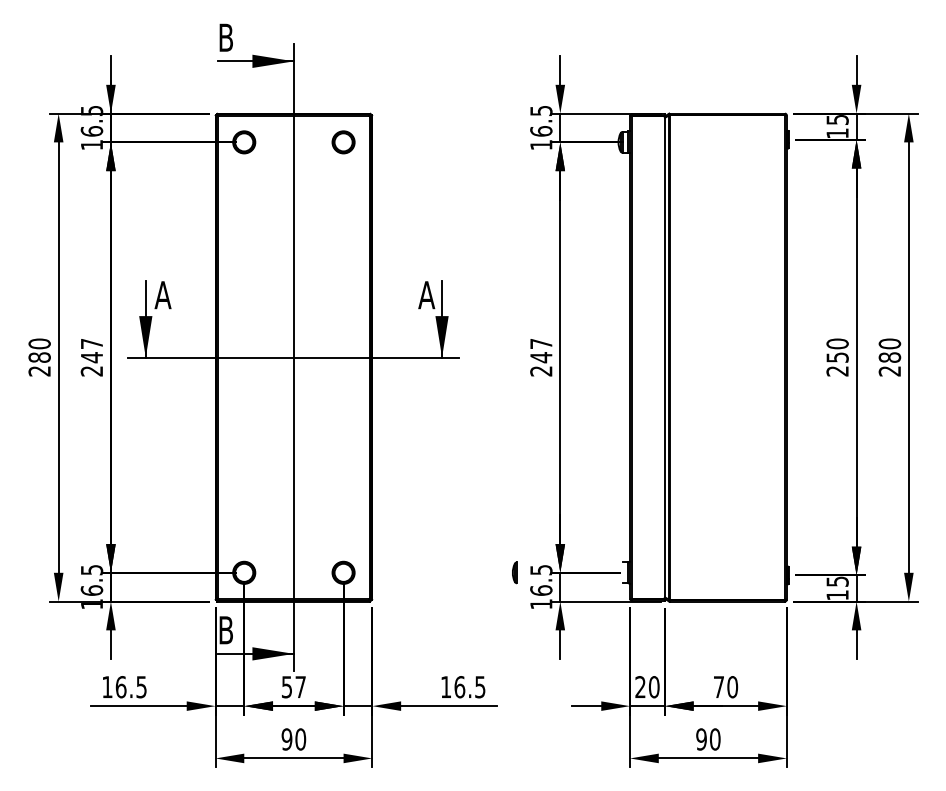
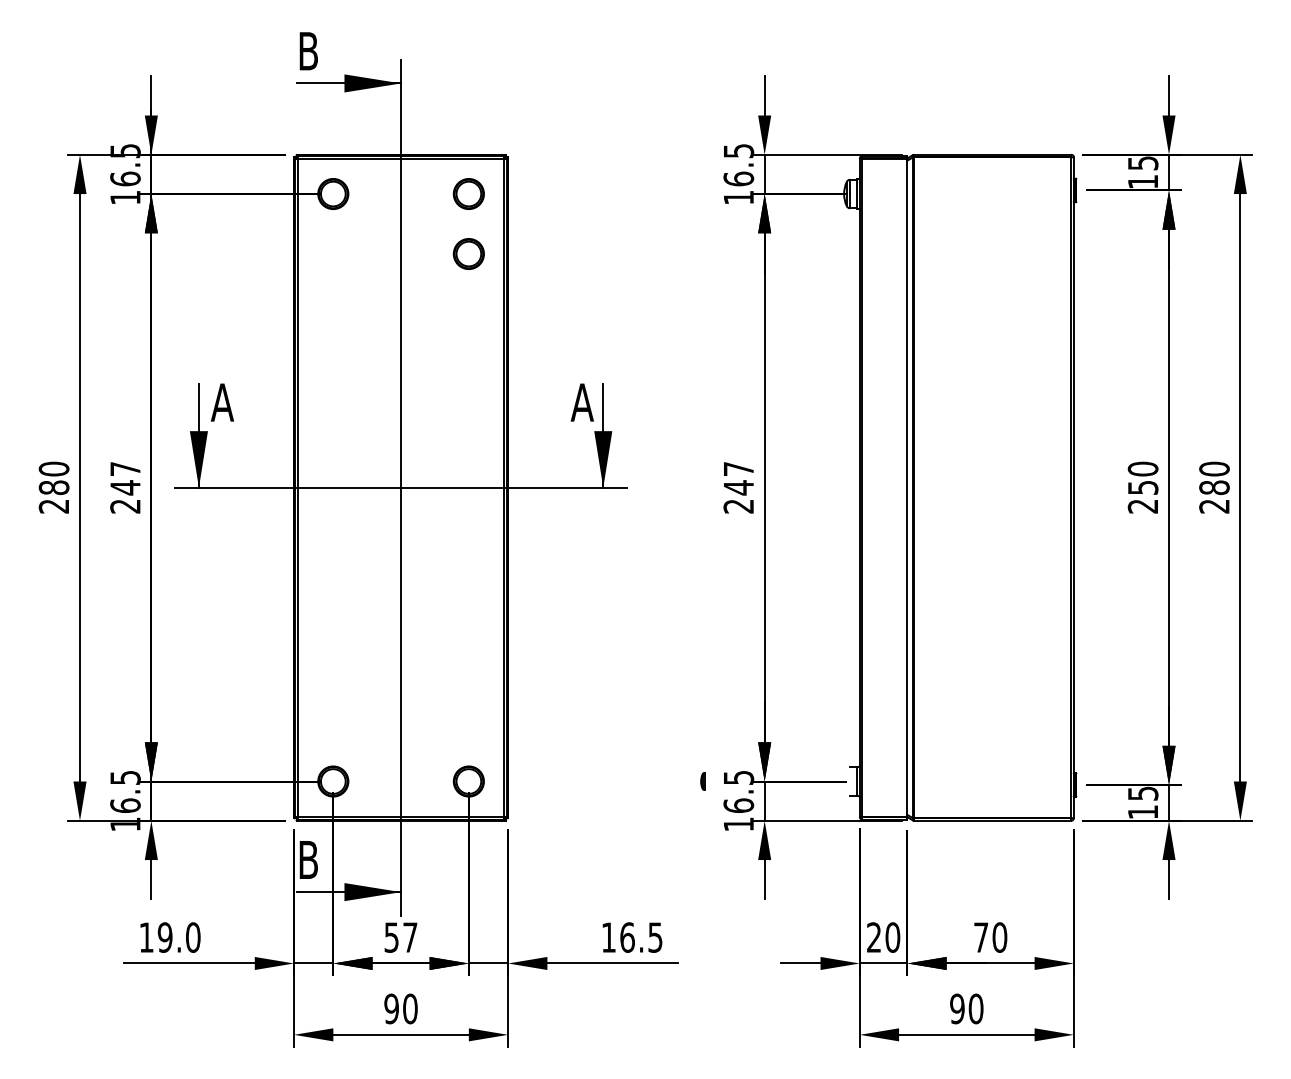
part: (343, 185) -> (468, 253), added
part: (514, 572) -> (702, 781), size x0.6
text: (130, 687) -> (178, 937), 16.5 -> 19.0

